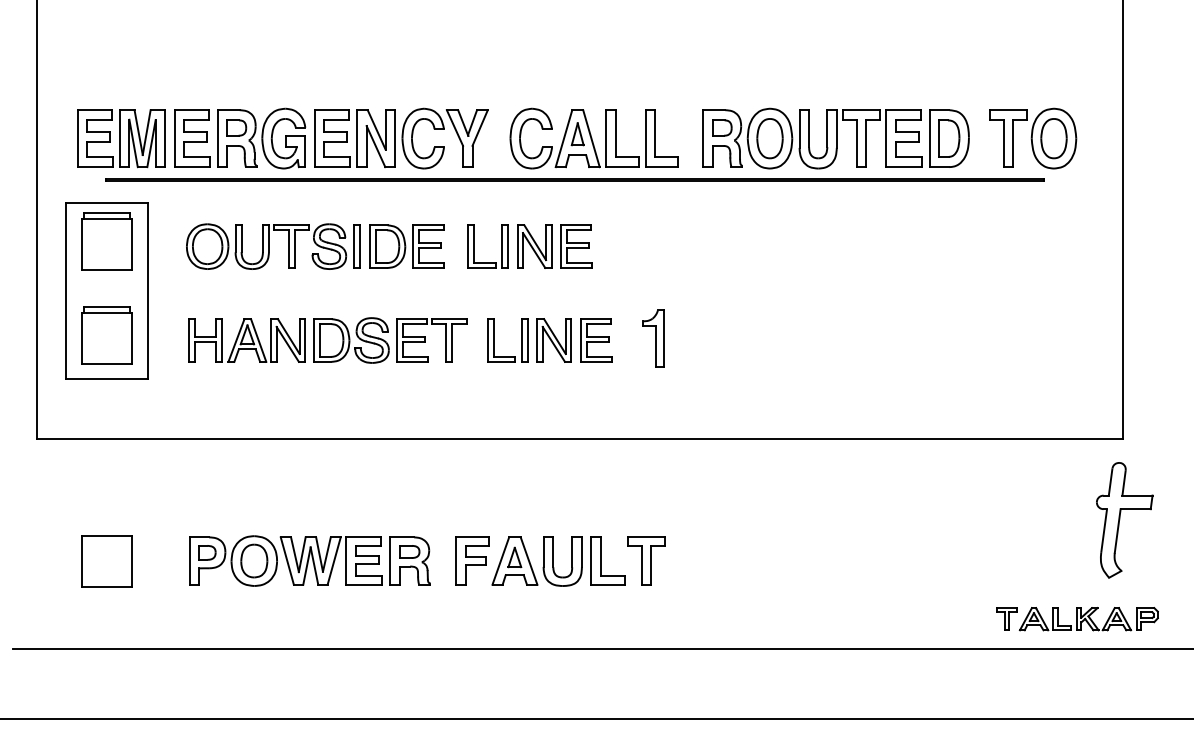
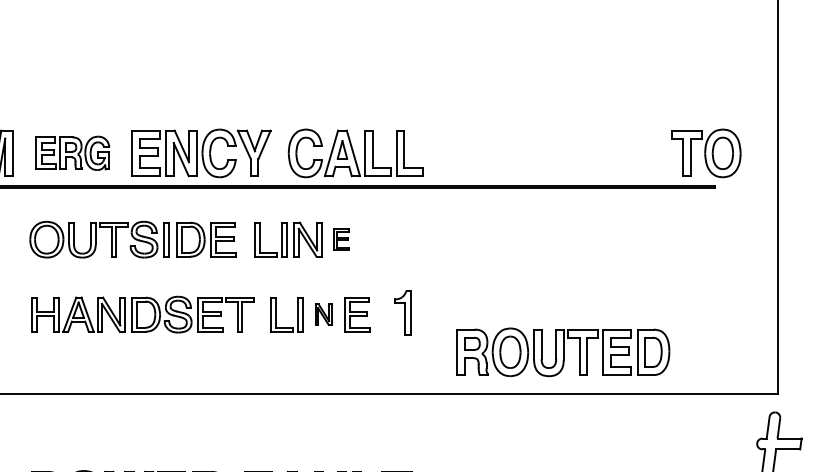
part: (240, 138) -> (73, 153), size x0.7
part: (835, 138) -> (562, 352), moved
part: (576, 246) -> (341, 239), size x0.6
part: (553, 340) -> (323, 314), size x0.6

